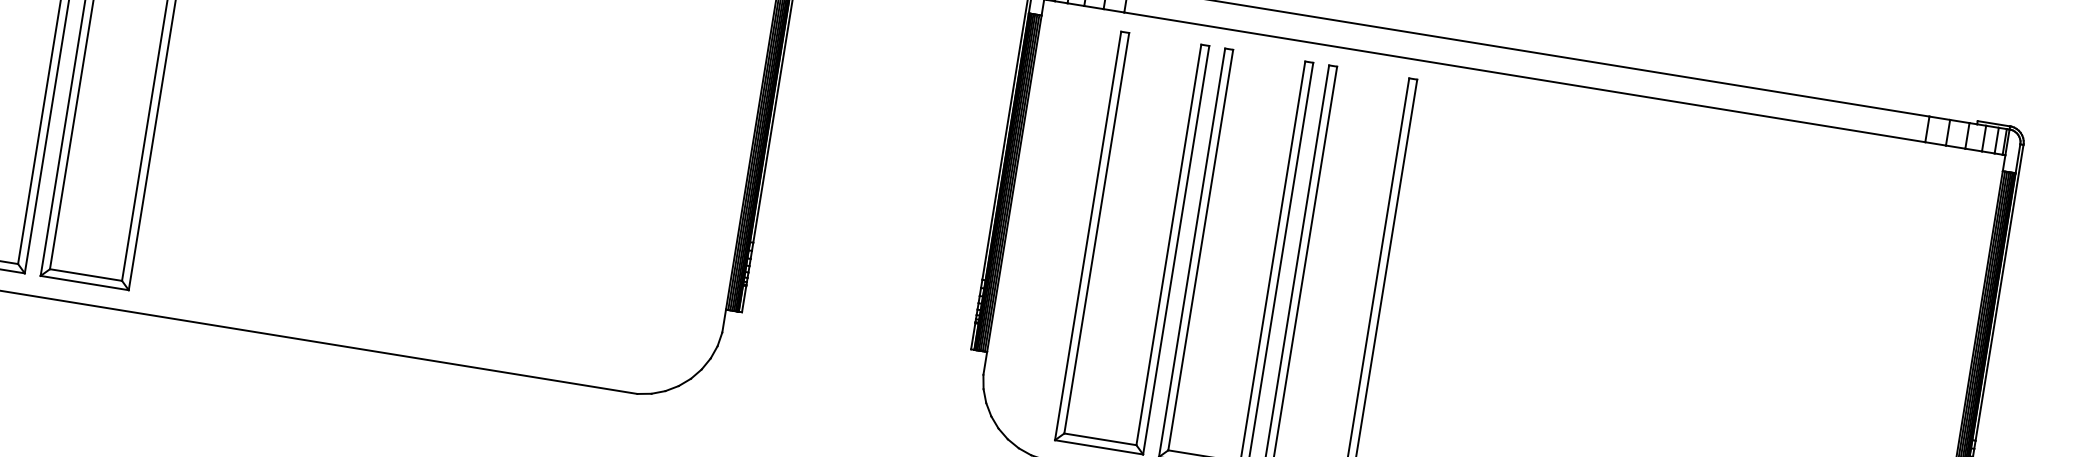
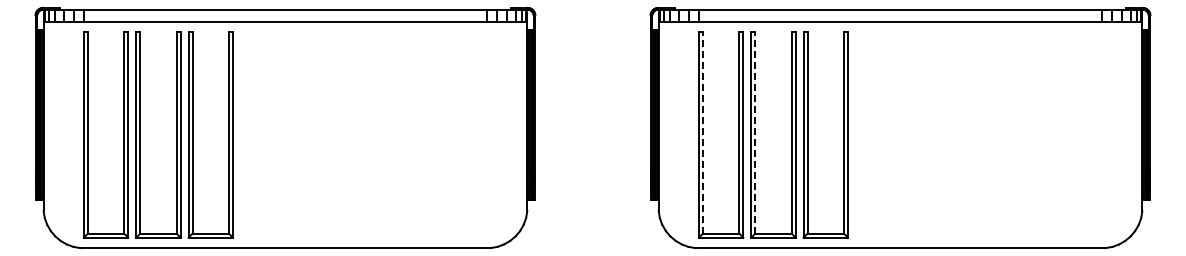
line: (1097, 232) -> (703, 132), solid -> dashed
line: (1201, 249) -> (755, 132), solid -> dashed

